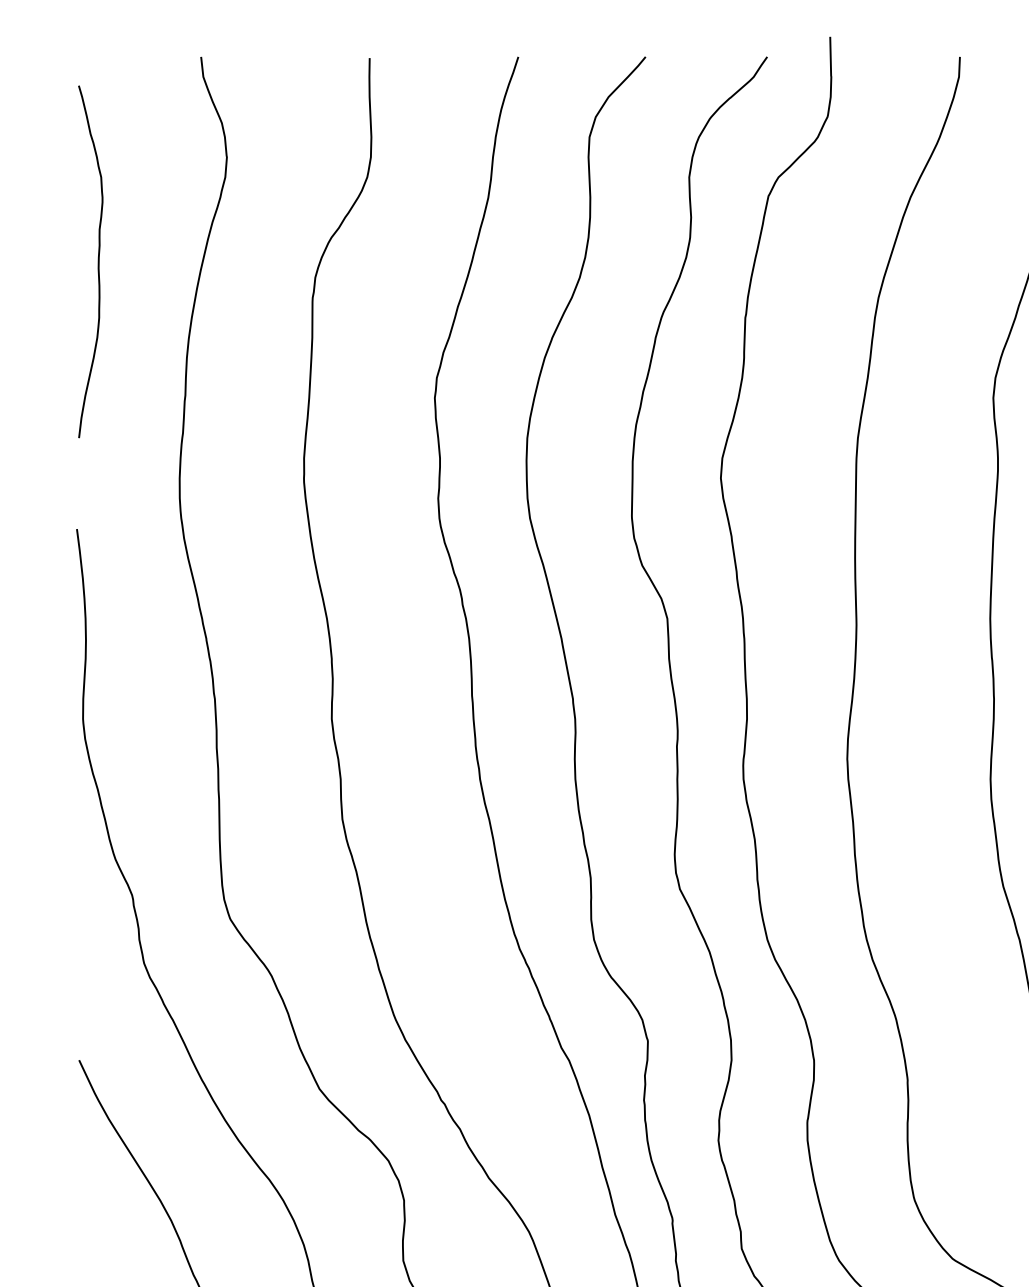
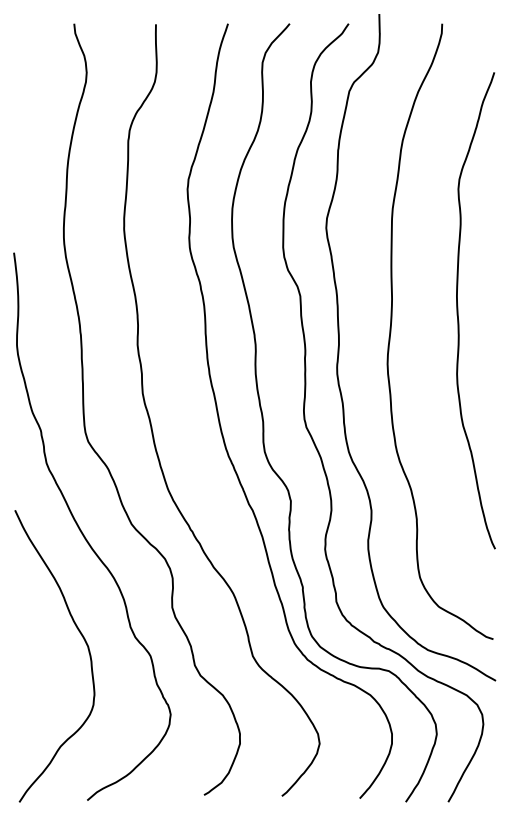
curve: (96, 260) -> (23, 122), removed

